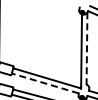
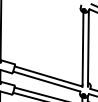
line: (87, 51) -> (88, 49), dashed -> solid
line: (45, 83) -> (46, 81), dashed -> solid

